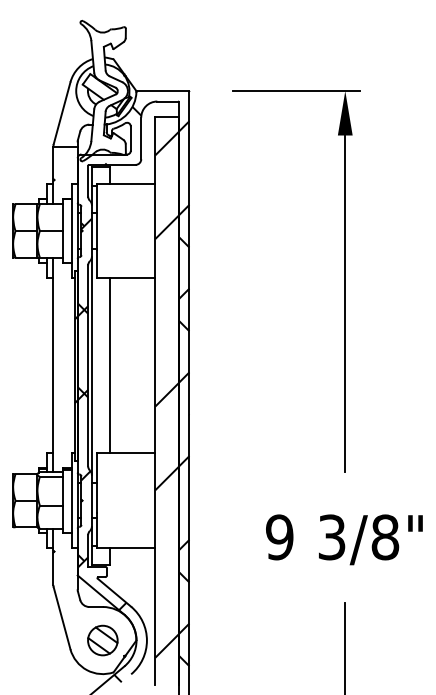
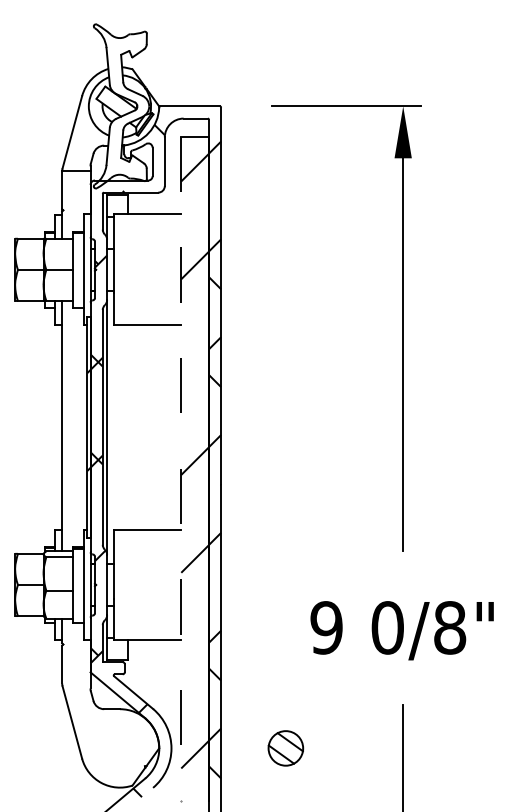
line: (109, 365) -> (127, 427), removed
line: (155, 401) -> (181, 469), solid -> dashed
text: (331, 537) -> (387, 627), 3/8" -> 0/8"
part: (102, 640) -> (285, 748), moved

